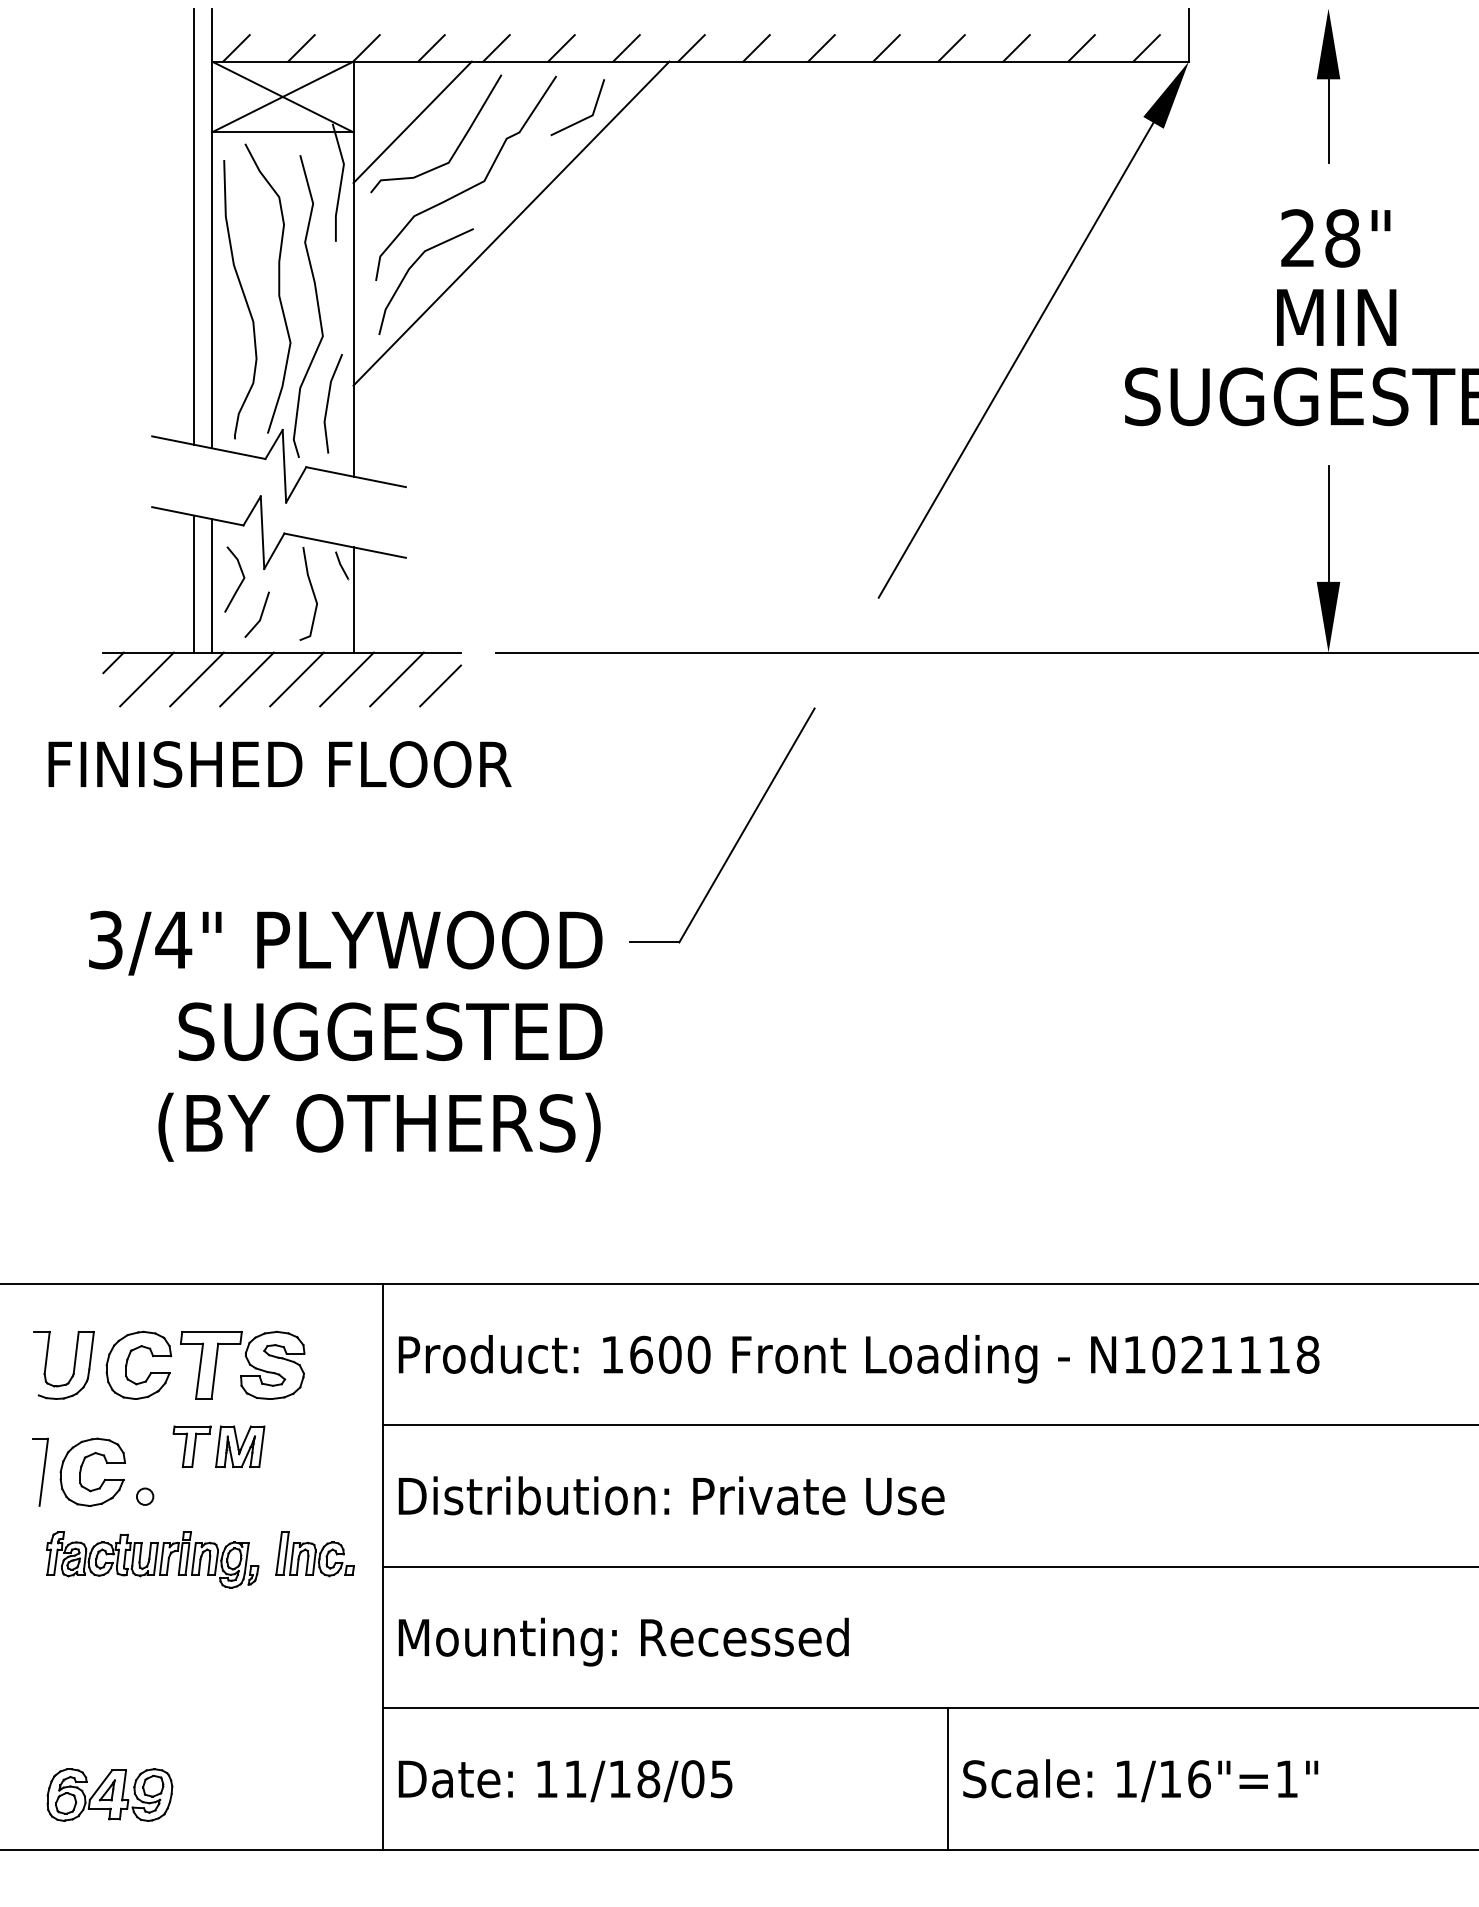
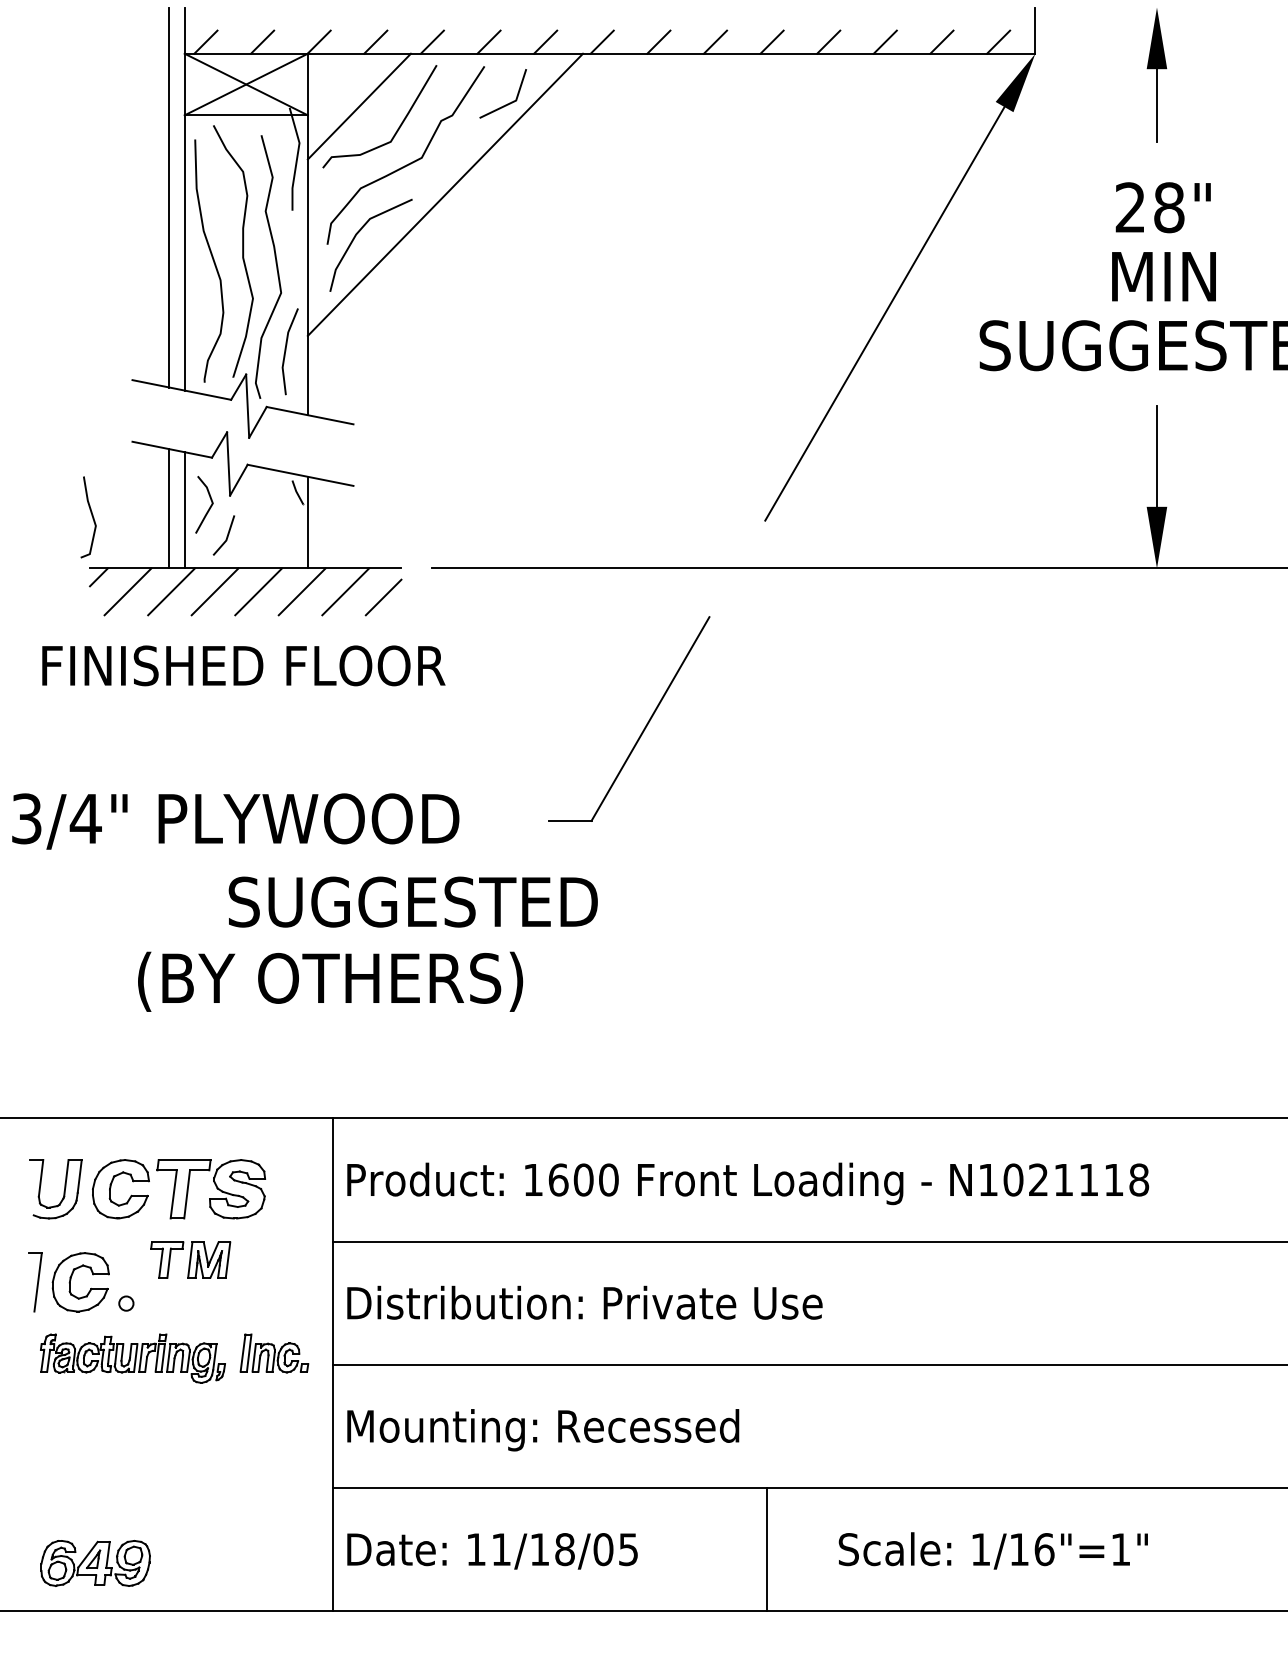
curve: (312, 593) -> (91, 516), moved
text: (345, 942) -> (235, 820), moved
text: (390, 1031) -> (413, 901), moved
line: (948, 1778) -> (766, 1548), moved

